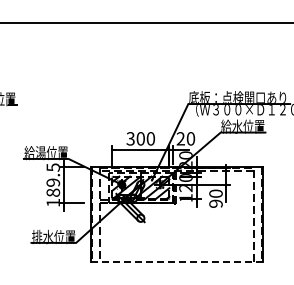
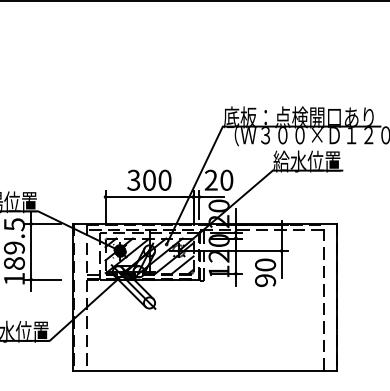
line: (176, 262) -> (204, 371), dashed -> solid

